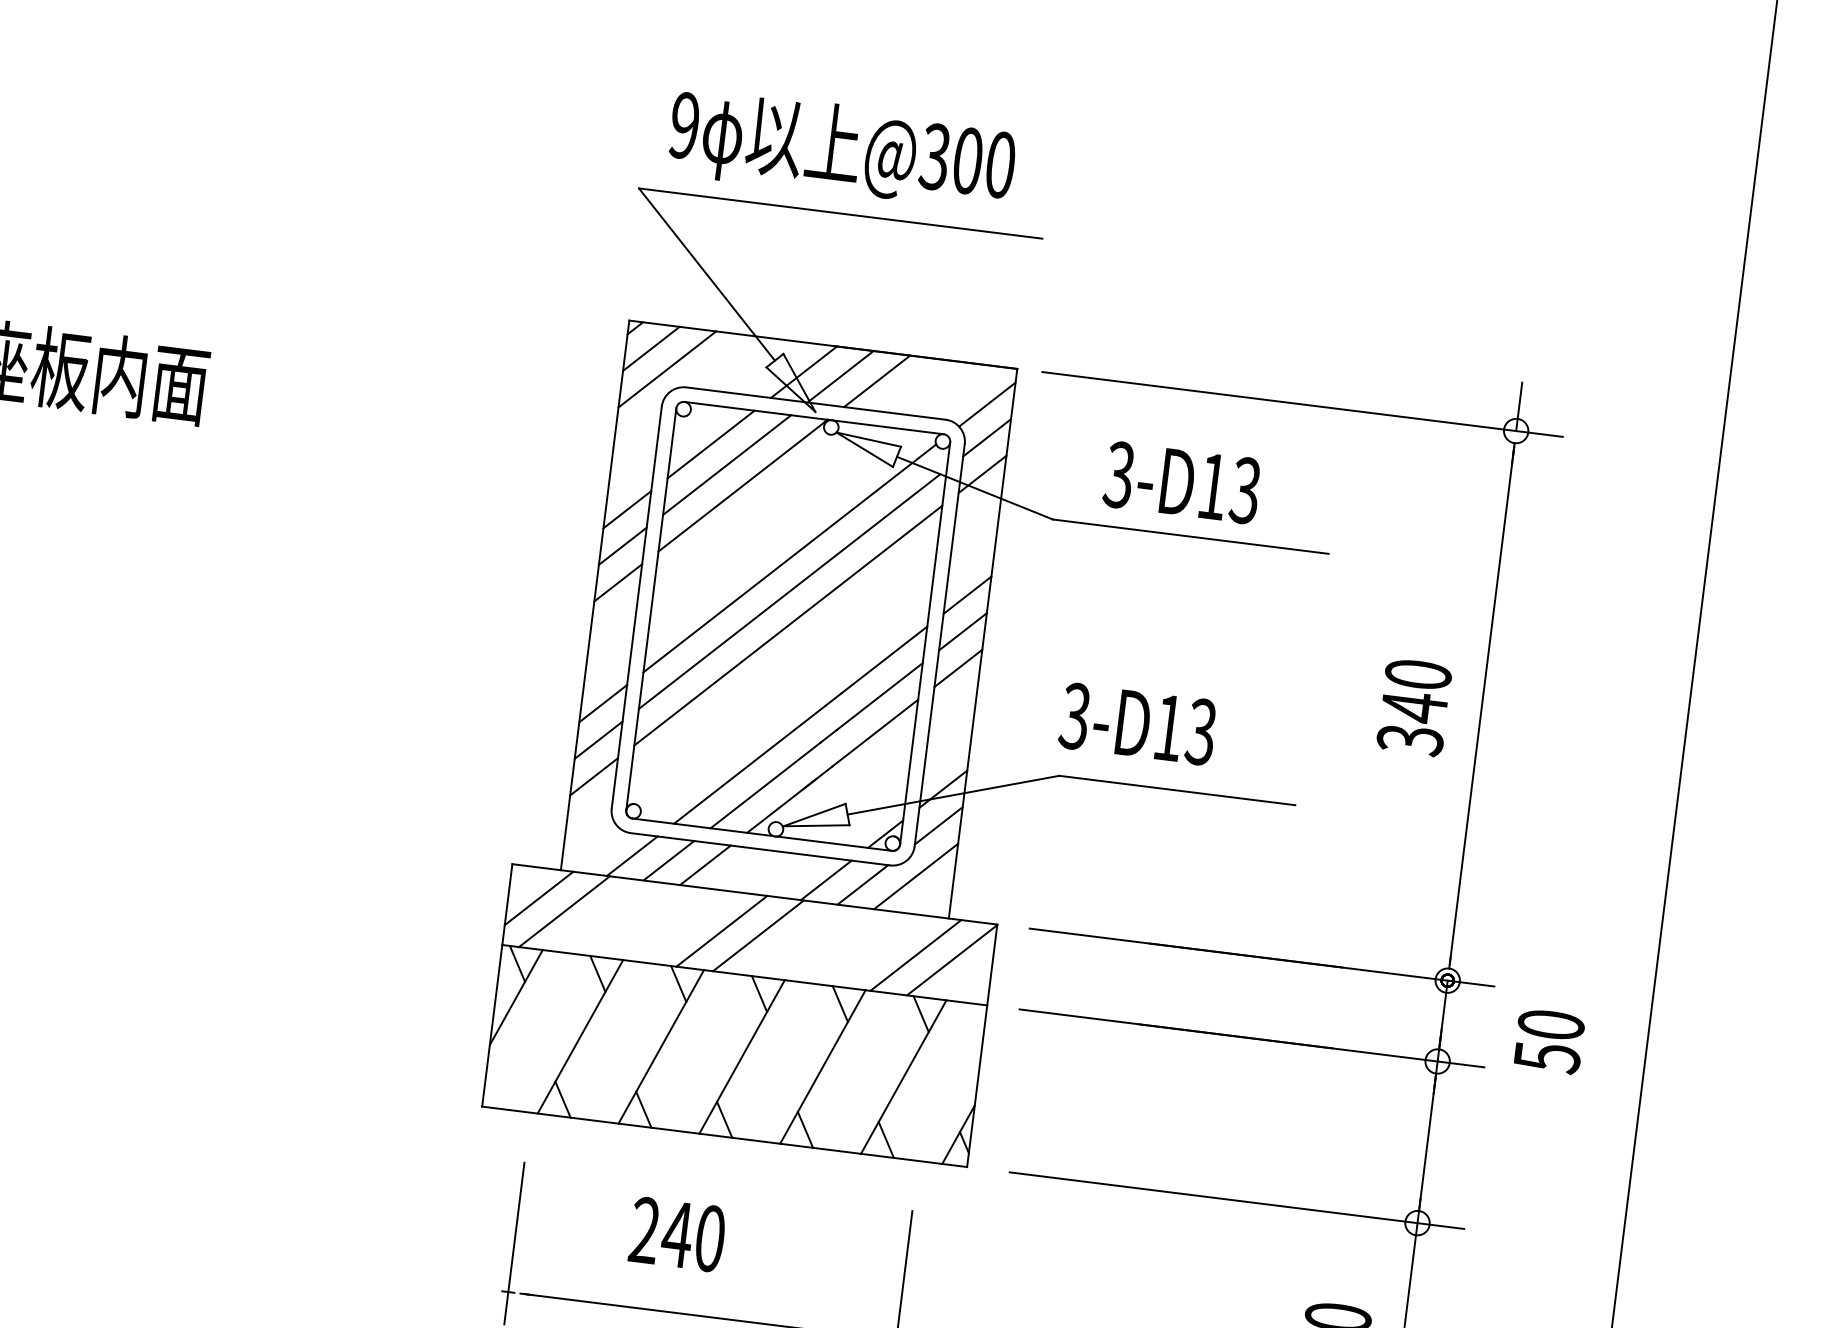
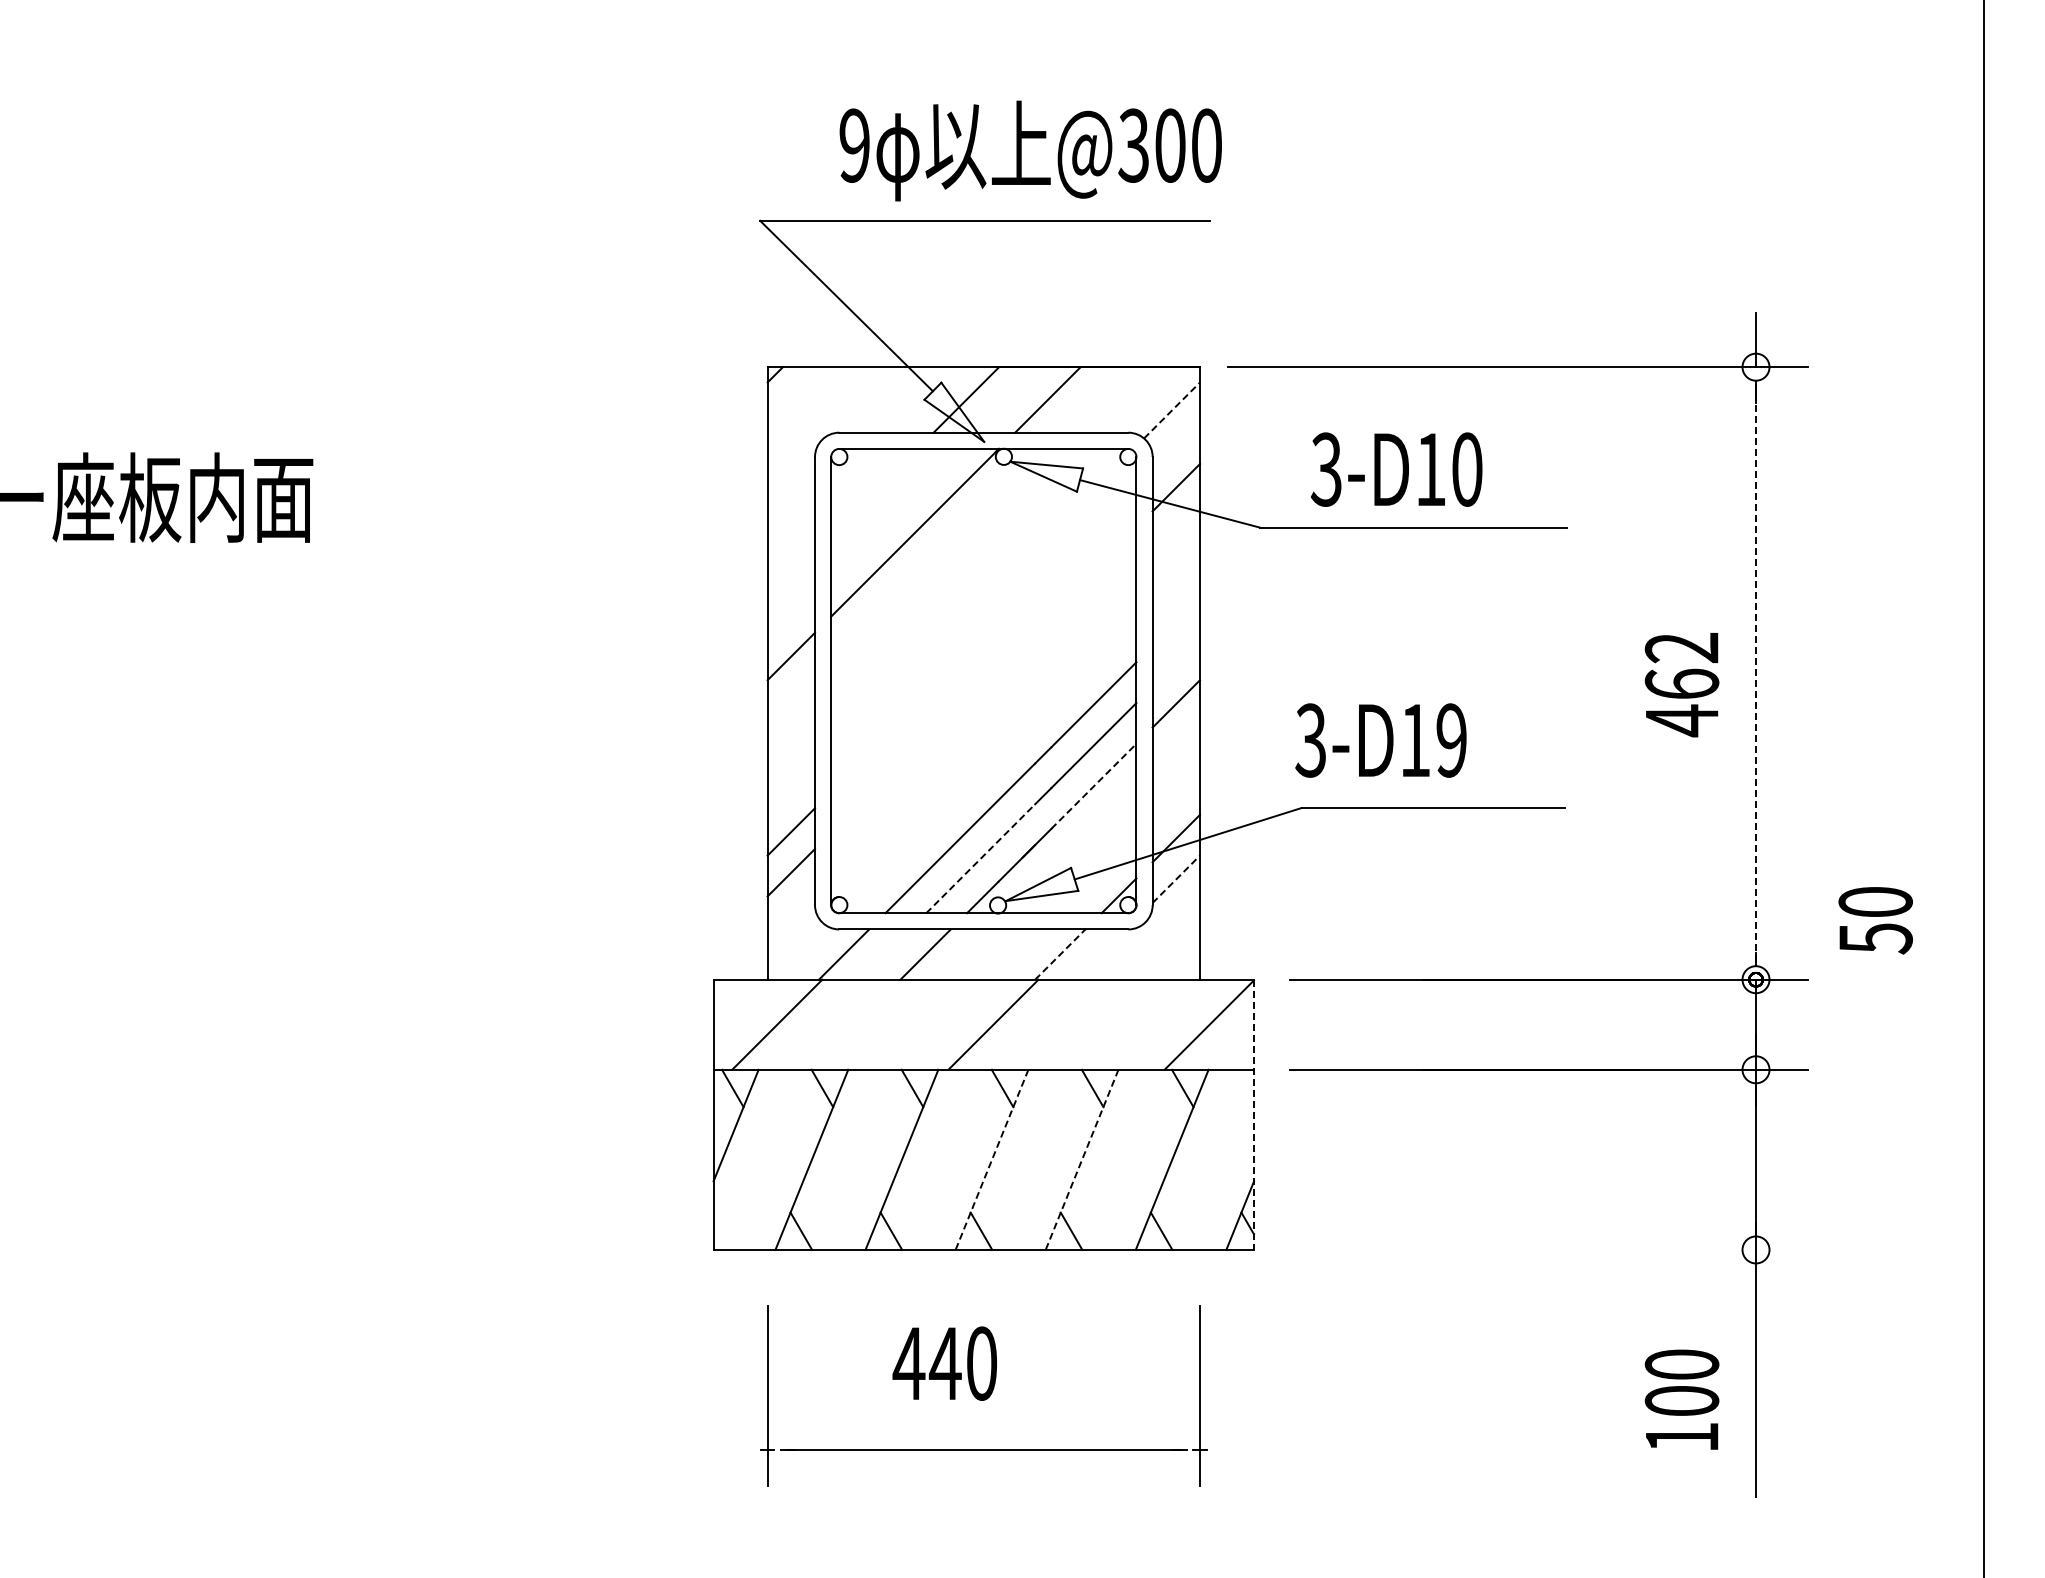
text: (841, 149) -> (1030, 150), moved
line: (651, 349) -> (795, 395), removed
line: (666, 369) -> (815, 415), removed
line: (840, 376) -> (1006, 399), removed
line: (987, 404) -> (1172, 410), solid -> dashed
line: (987, 437) -> (1176, 446), removed
line: (711, 444) -> (874, 491), removed
line: (727, 464) -> (894, 511), removed
text: (1244, 490) -> (1466, 469), 3-D13 -> 3-D10
line: (627, 509) -> (791, 574), removed
line: (622, 546) -> (791, 615), removed
line: (789, 558) -> (976, 606), removed
line: (789, 591) -> (980, 642), removed
line: (967, 595) -> (1176, 622), removed
line: (788, 624) -> (983, 679), removed
line: (963, 631) -> (1176, 662), removed
line: (603, 703) -> (791, 790), removed
line: (1482, 705) -> (1756, 672), solid -> dashed
text: (1413, 707) -> (1681, 684), 340 -> 462
line: (875, 732) -> (1094, 785), solid -> dashed
text: (1201, 732) -> (1451, 740), 3-D13 -> 3-D19
line: (766, 785) -> (981, 858), solid -> dashed
line: (938, 825) -> (1176, 879), solid -> dashed
line: (668, 860) -> (884, 954), removed
line: (916, 876) -> (1158, 937), removed
line: (826, 880) -> (1060, 954), solid -> dashed
line: (862, 884) -> (1100, 954), removed
line: (539, 898) -> (747, 1013), removed
line: (721, 931) -> (952, 1024), removed
line: (915, 955) -> (1168, 1024), removed
text: (1549, 1041) -> (1875, 920), moved
line: (982, 1046) -> (1254, 1115), solid -> dashed
line: (741, 1057) -> (991, 1160), solid -> dashed
line: (822, 1067) -> (1081, 1160), solid -> dashed
line: (1236, 1200) -> (1554, 1249), removed
text: (644, 1229) -> (908, 1362), 240 -> 440

